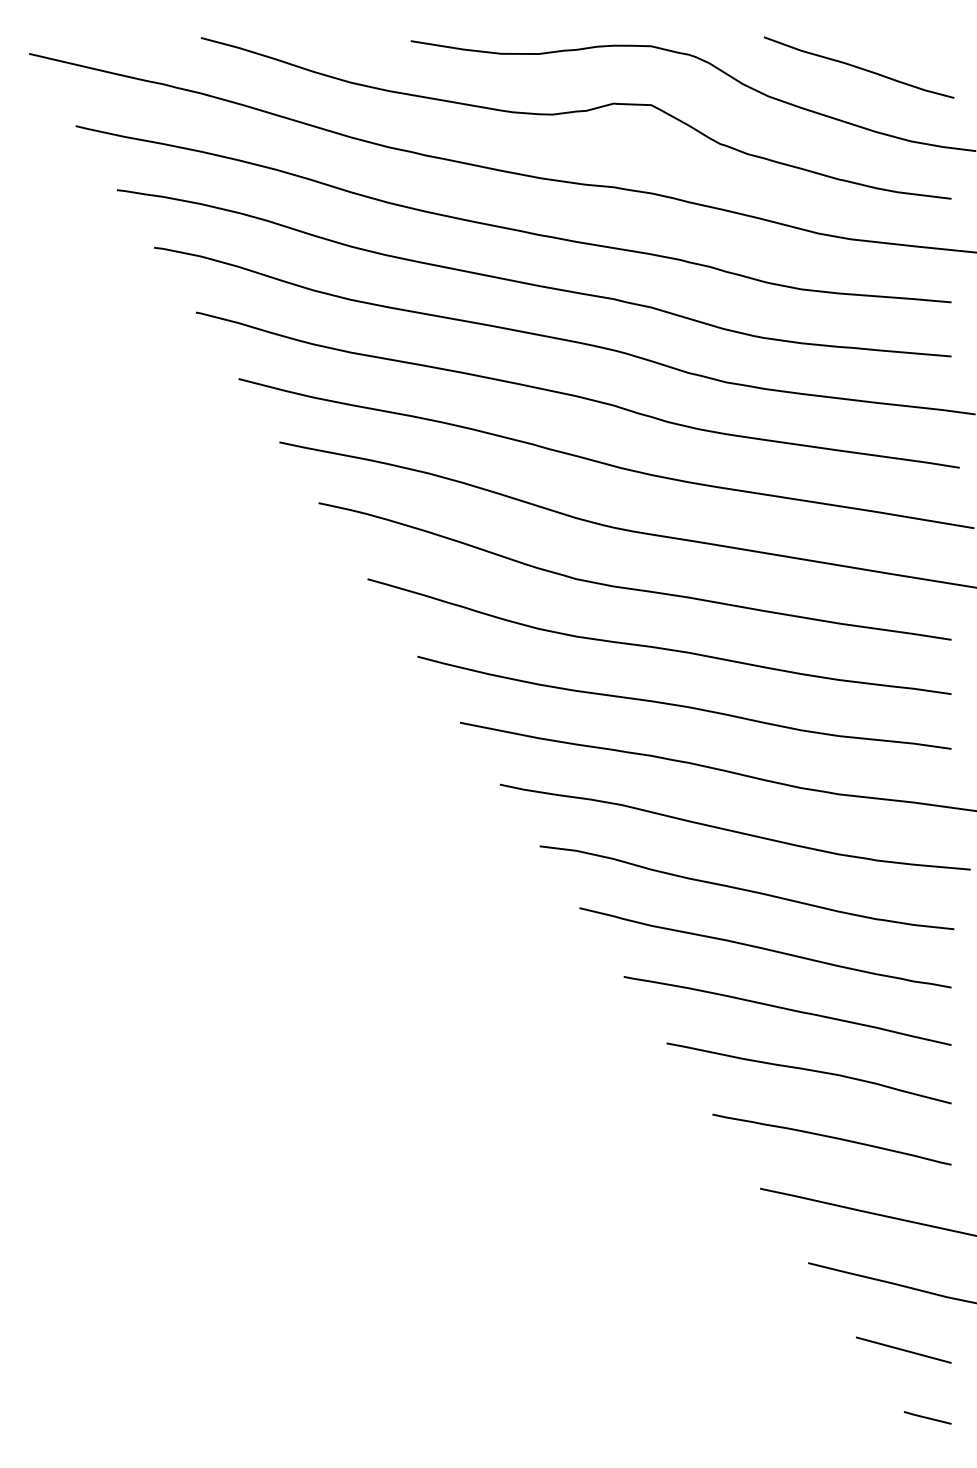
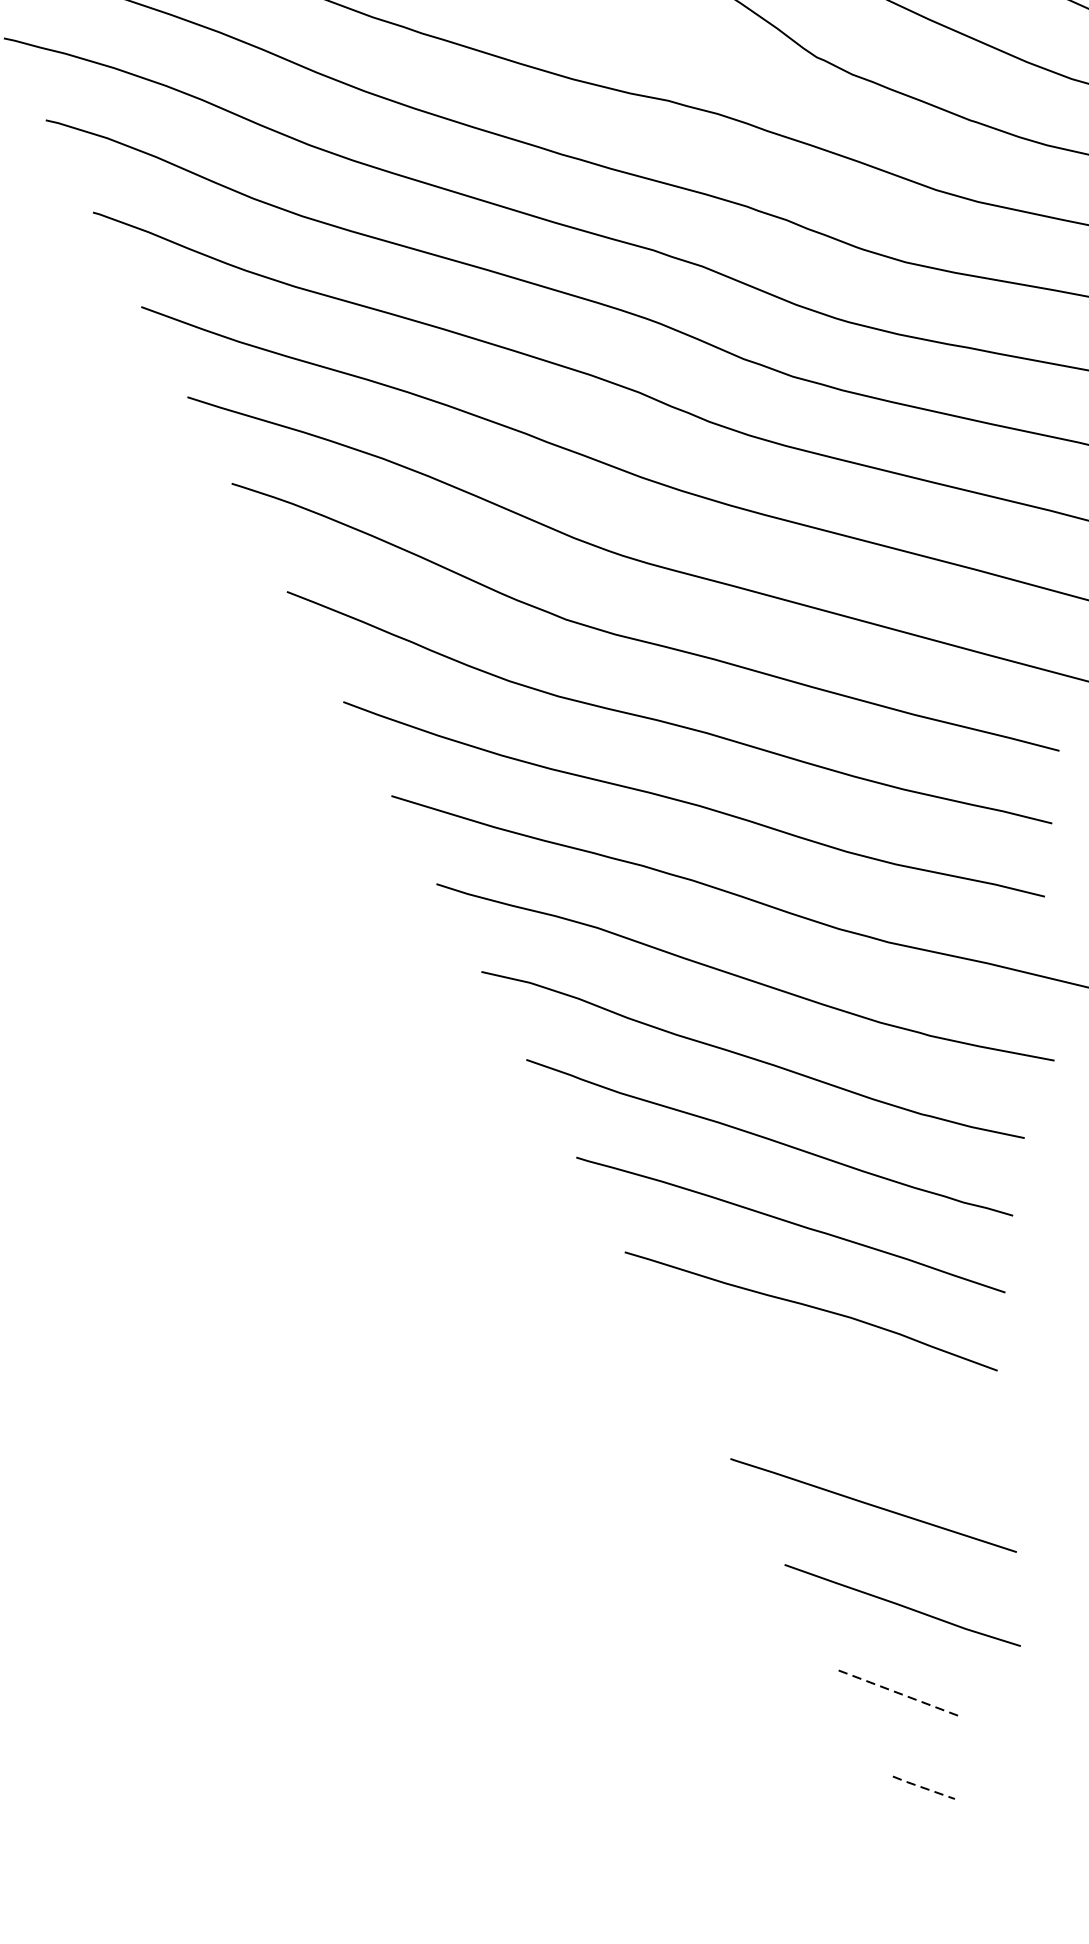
curve: (831, 1138) -> (832, 1401), removed
line: (904, 1350) -> (901, 1694), solid -> dashed
line: (927, 1418) -> (923, 1788), solid -> dashed

